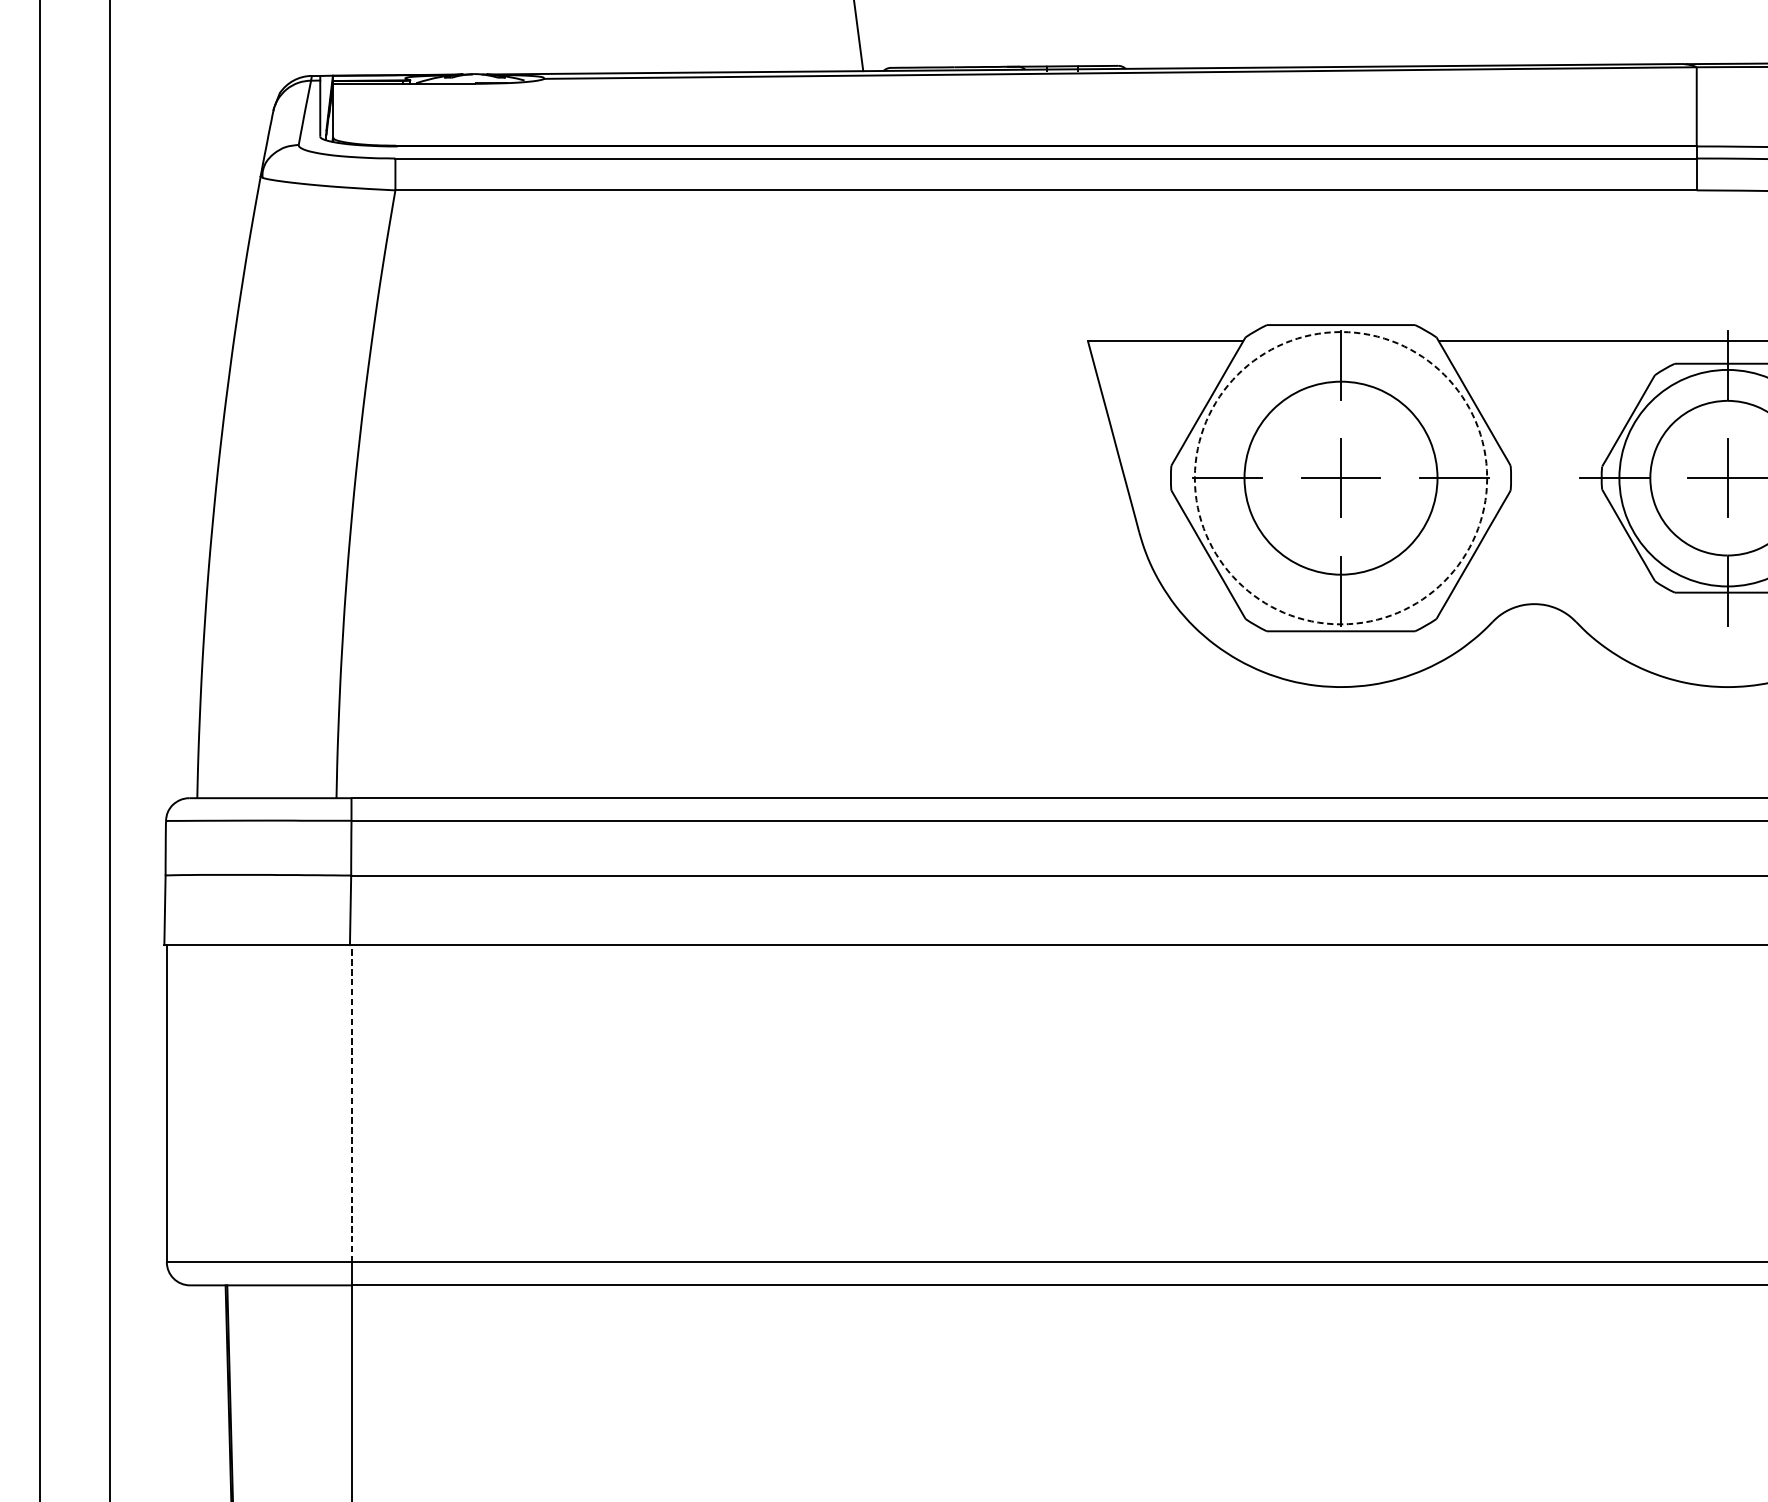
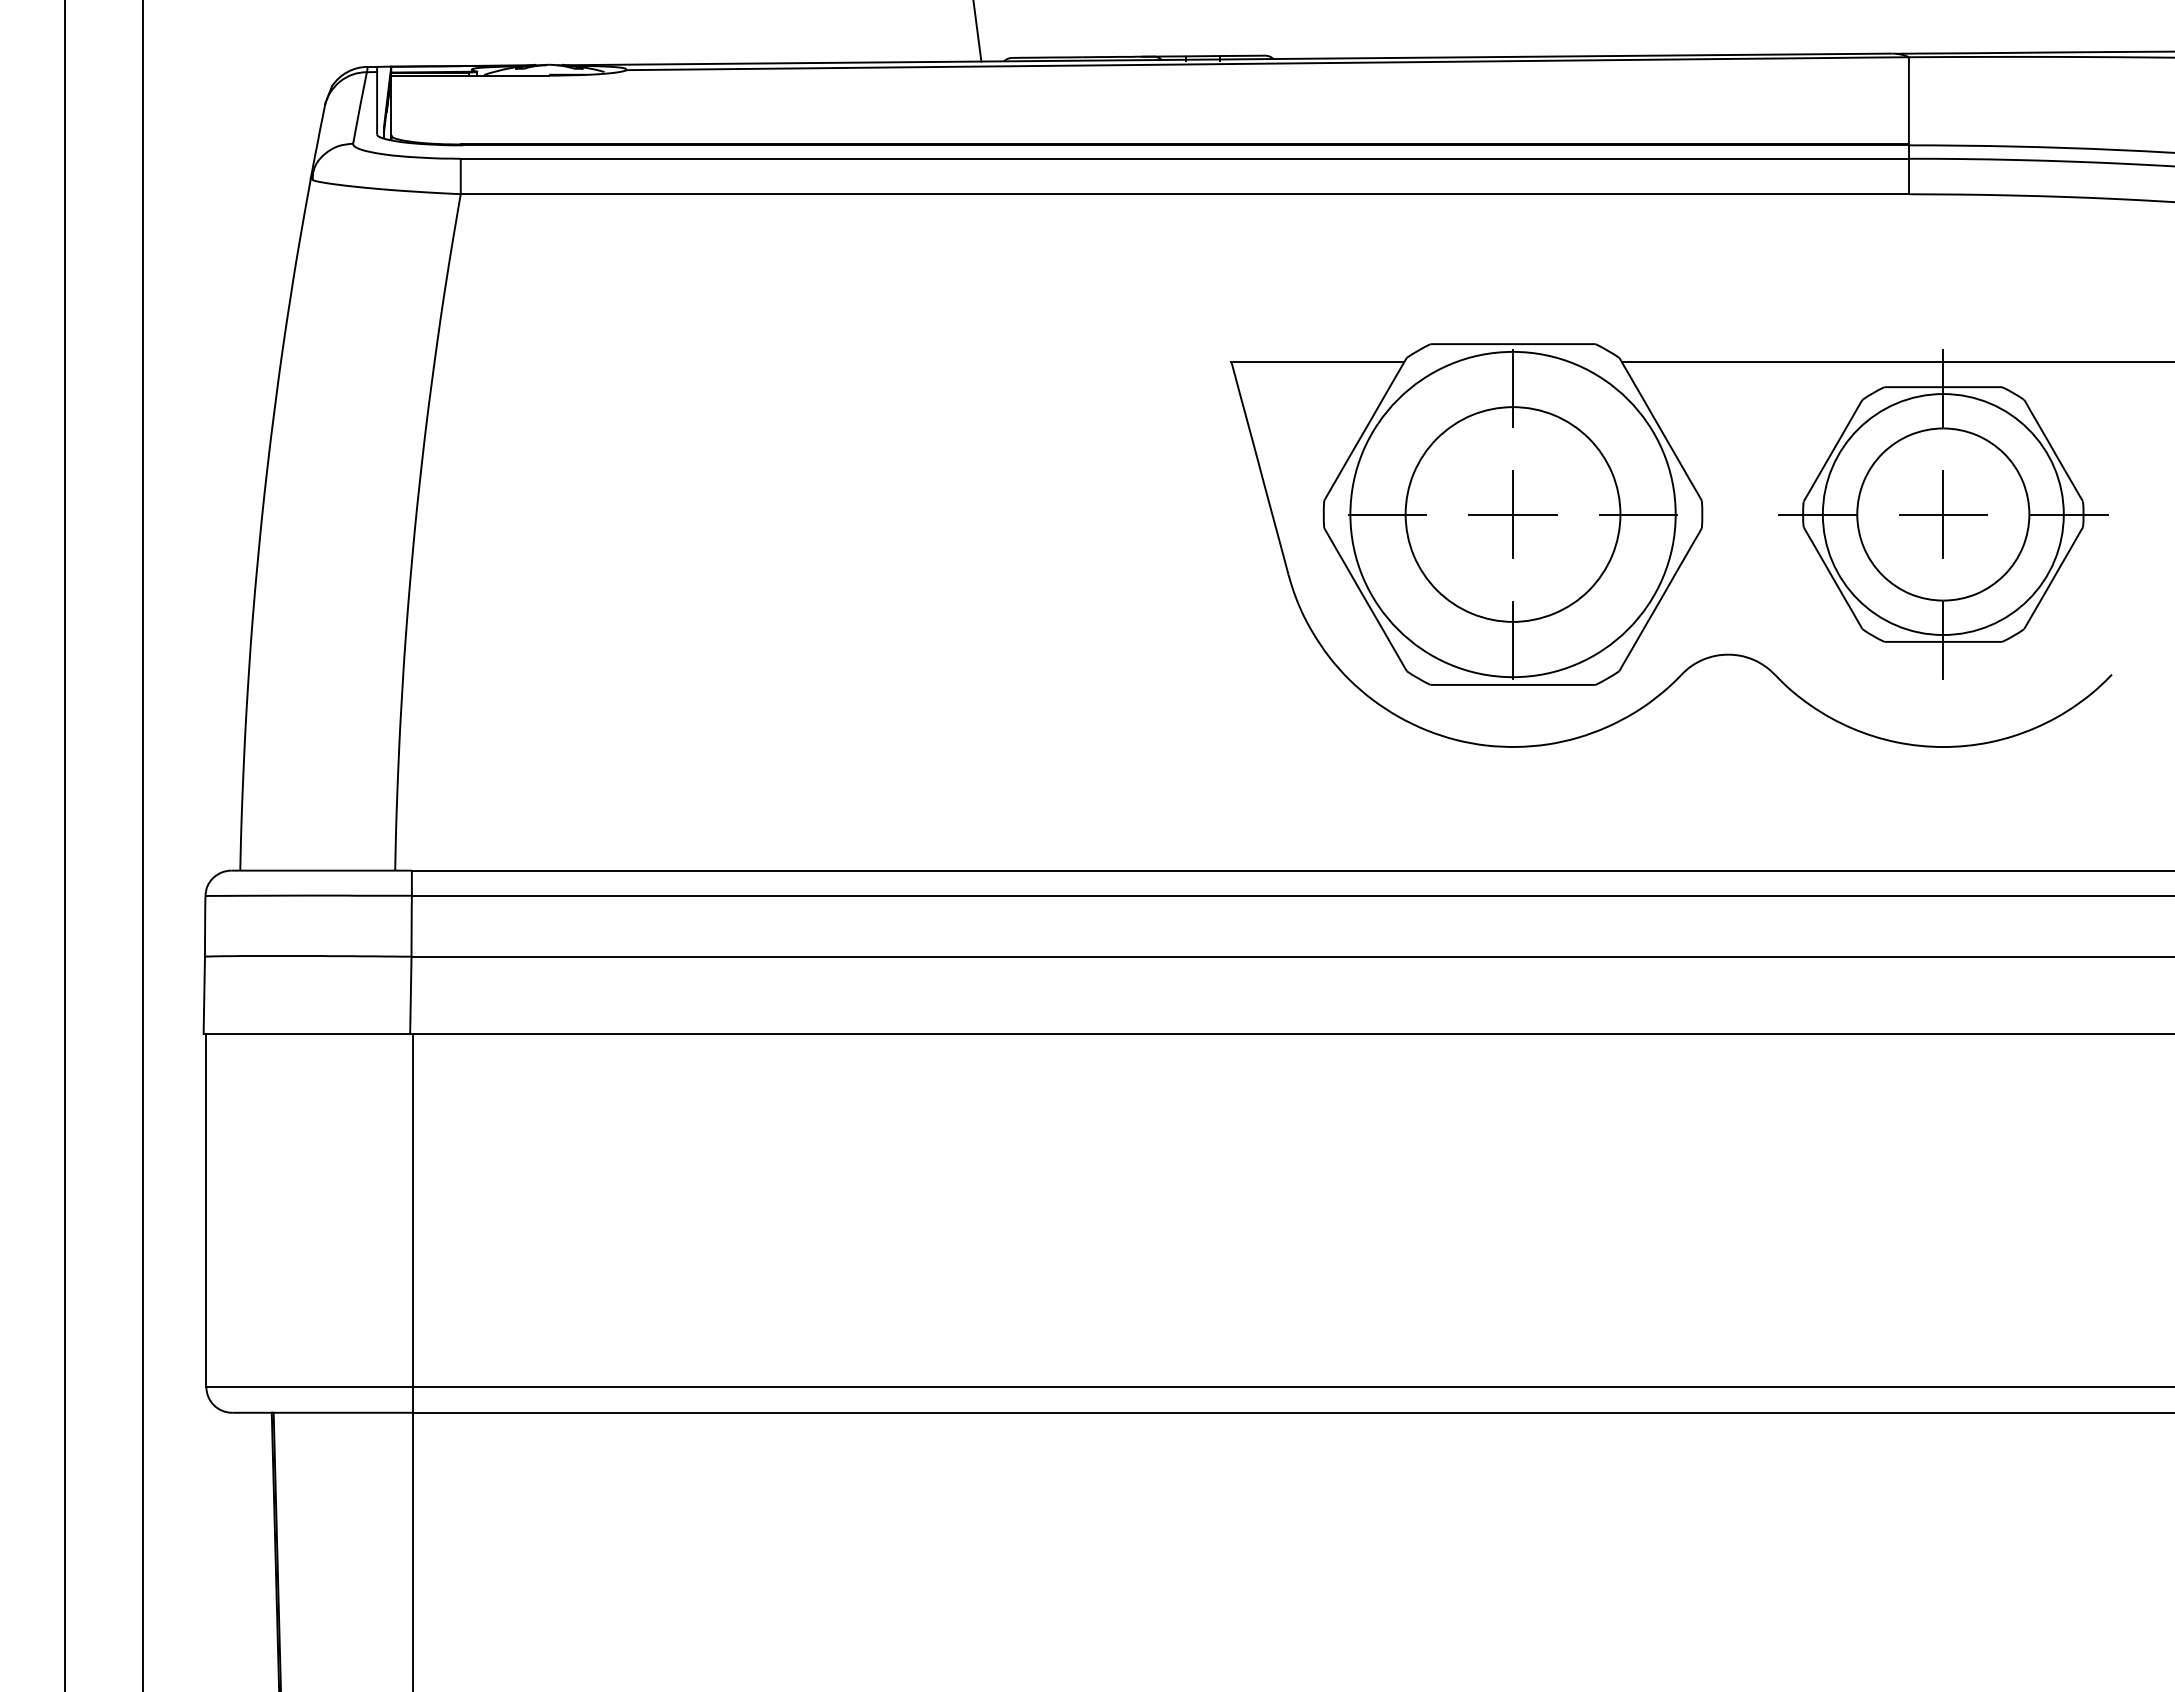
circle: (1340, 478) -> (1512, 514), dashed -> solid
line: (352, 1103) -> (412, 1210), dashed -> solid

